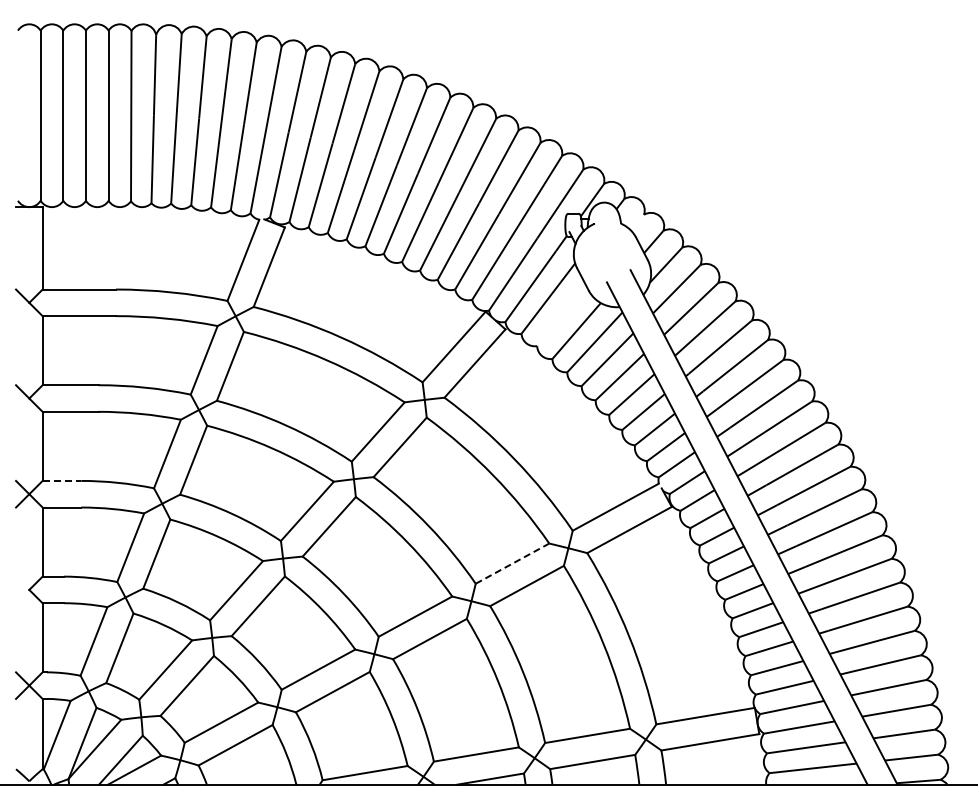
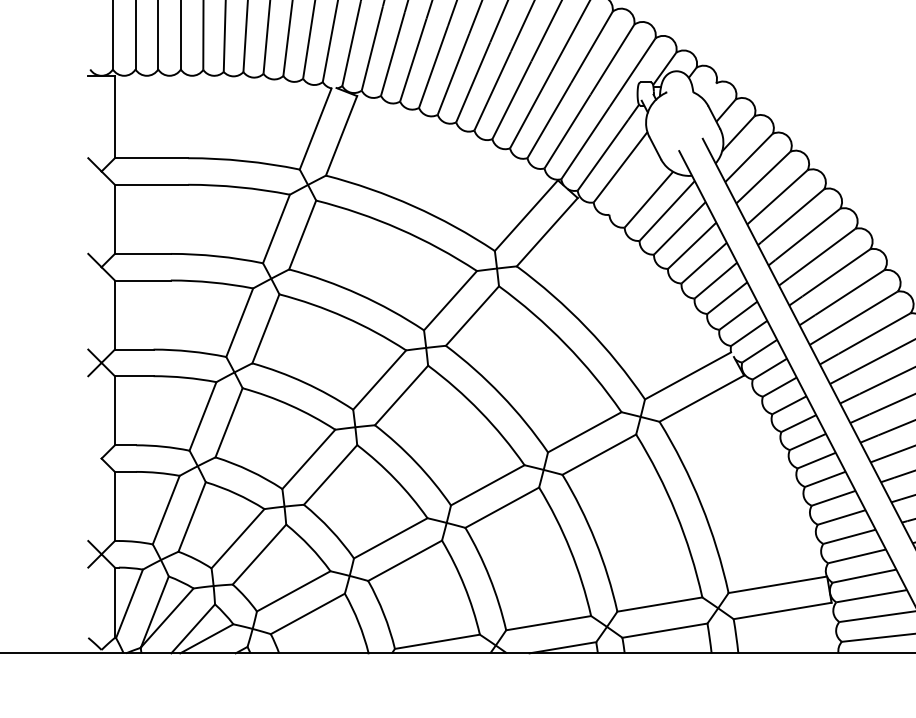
line: (62, 480) -> (134, 349), dashed -> solid
line: (512, 563) -> (584, 432), dashed -> solid

